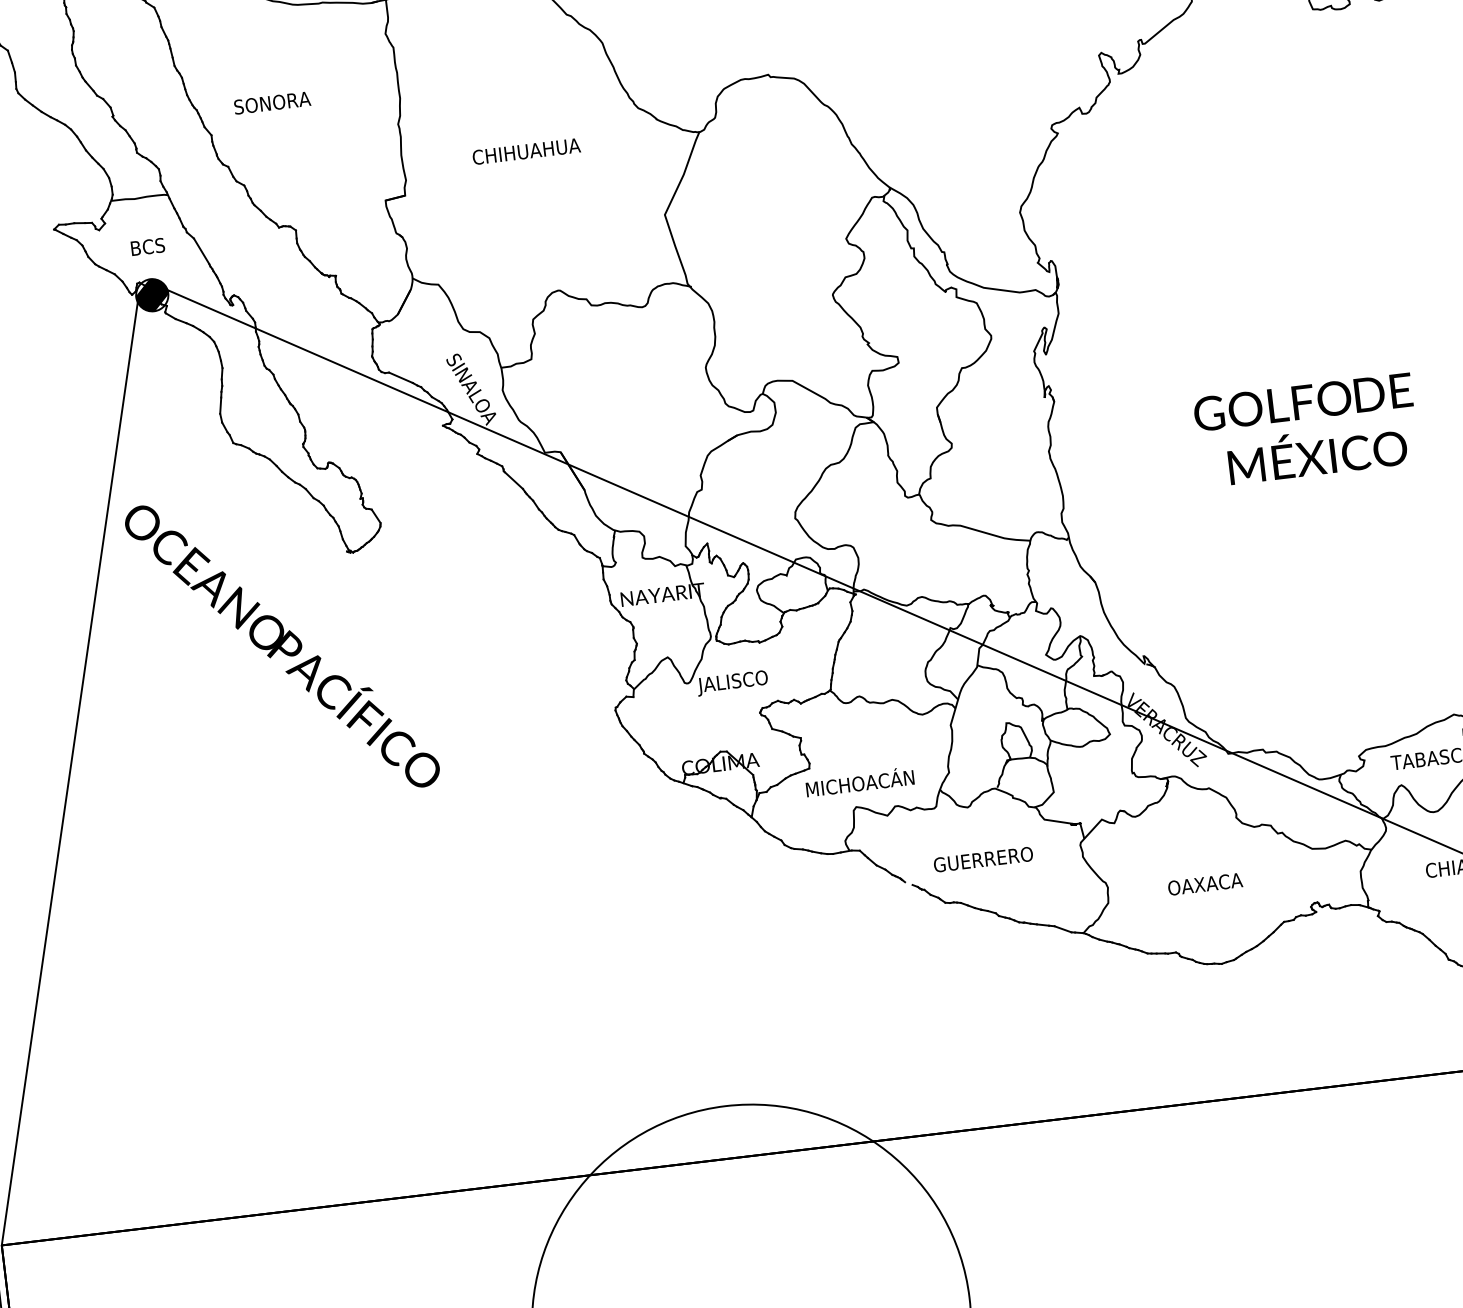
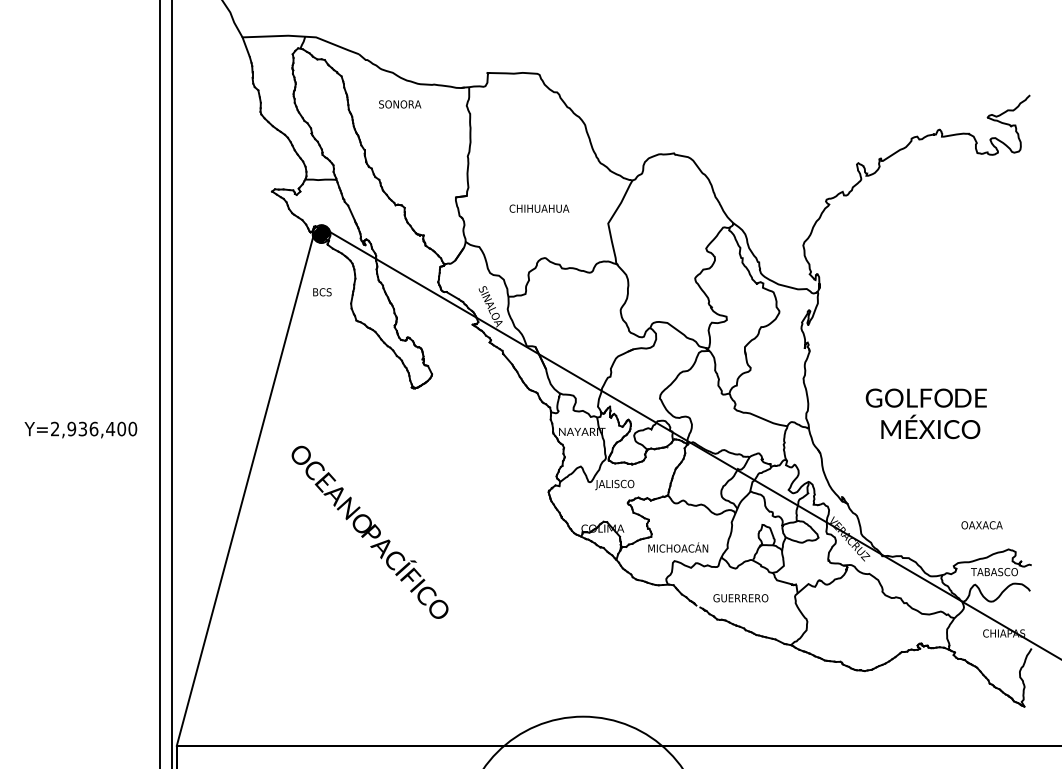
text: (273, 103) -> (400, 104), moved
text: (526, 151) -> (539, 208), moved
text: (148, 247) -> (322, 292), moved
text: (1305, 430) -> (925, 413), moved
text: (281, 645) -> (369, 531), moved
text: (1204, 884) -> (981, 525), moved

